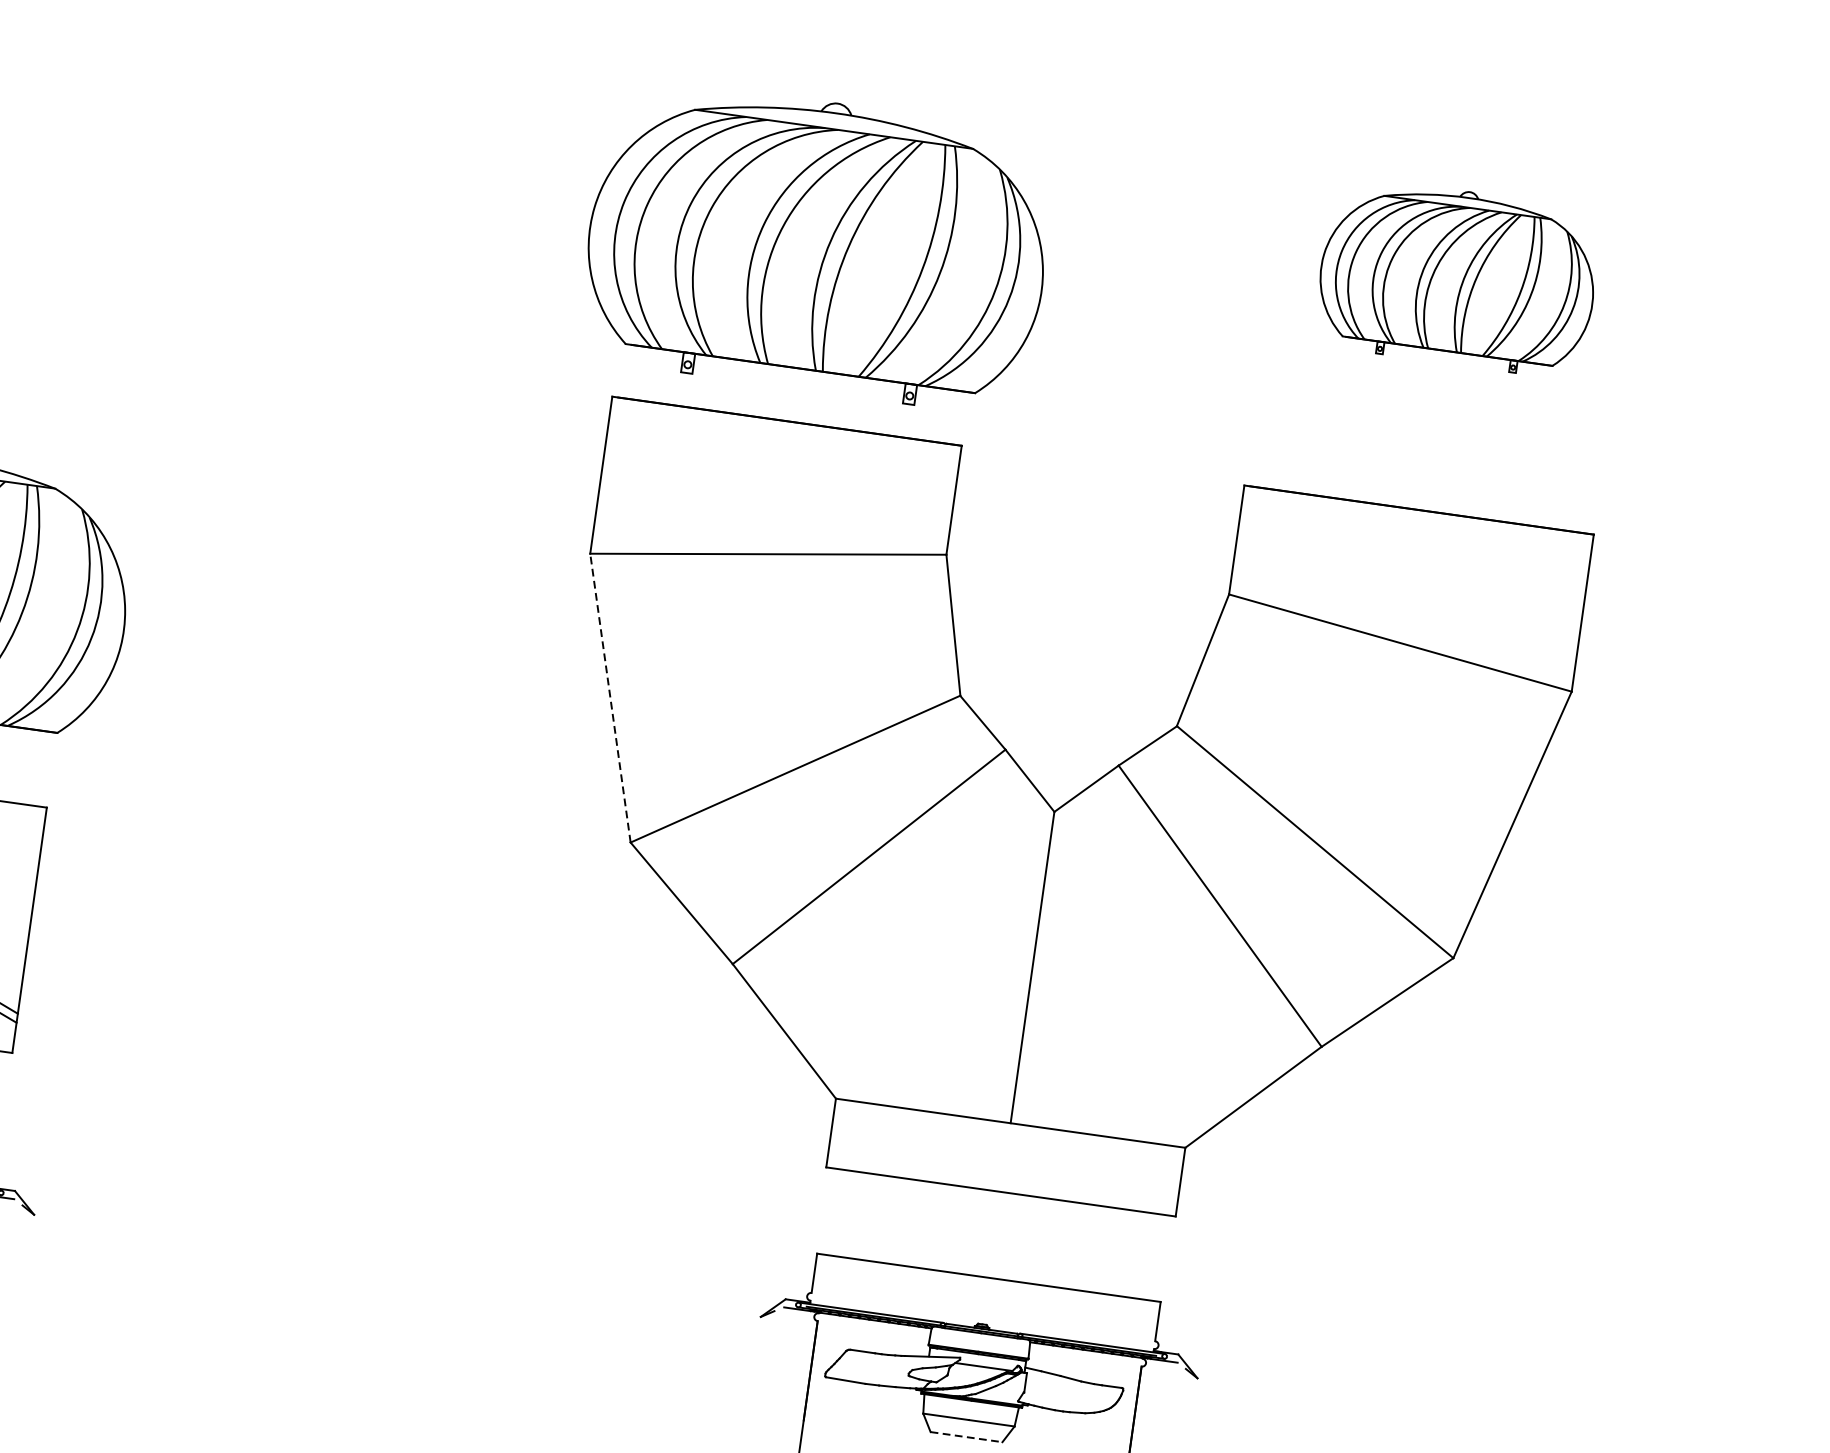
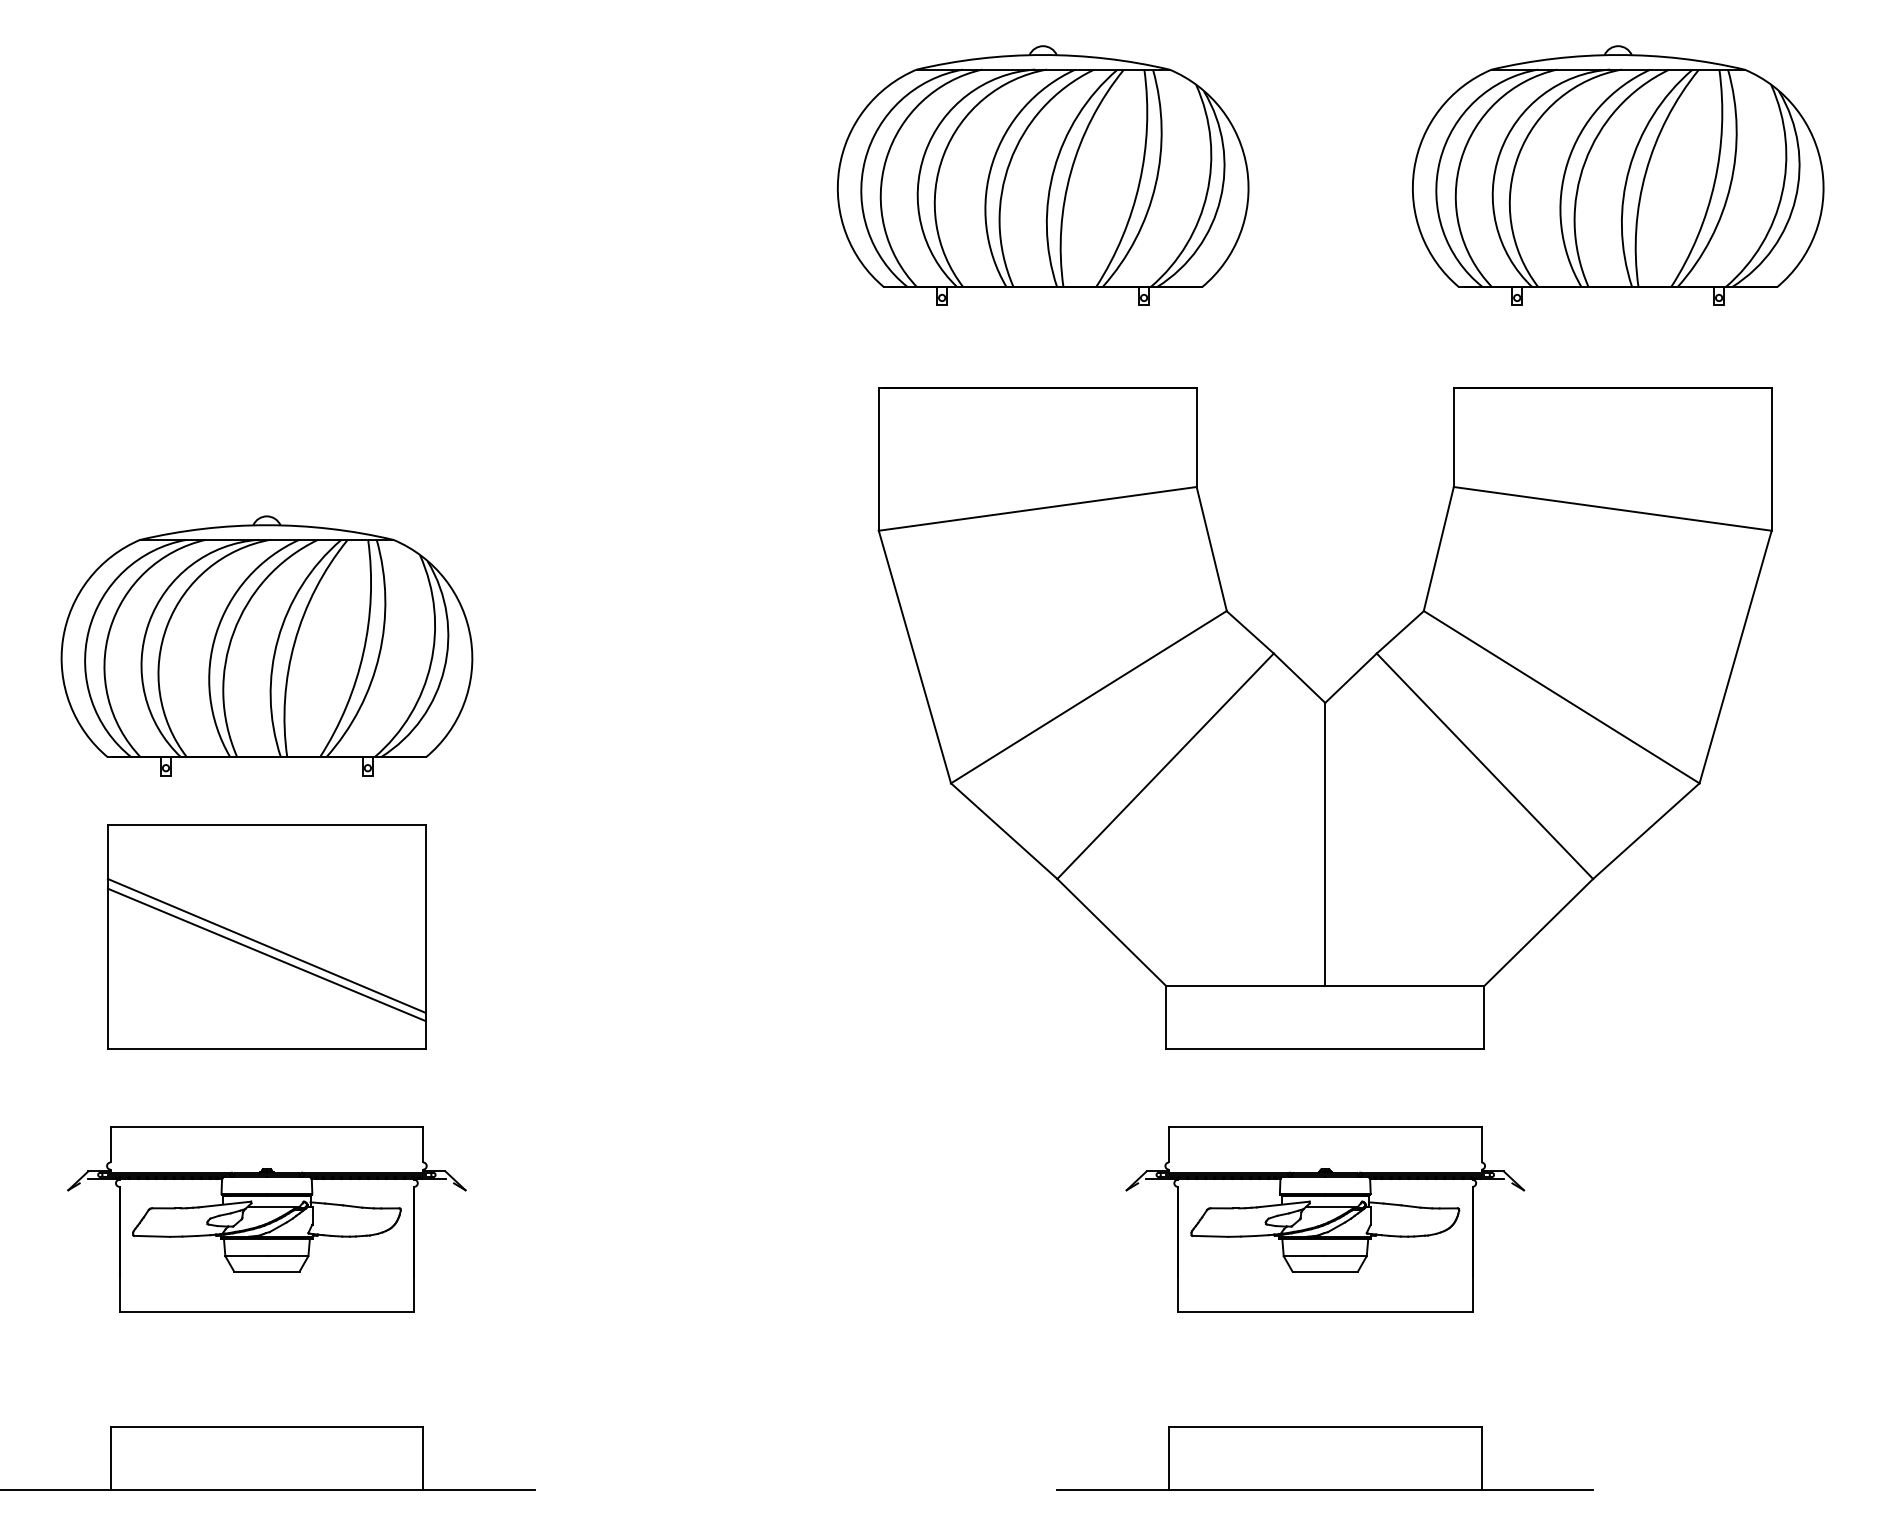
part: (817, 245) -> (1042, 175), moved
part: (1458, 277) -> (1618, 175), size x1.67
line: (610, 697) -> (914, 656), dashed -> solid
line: (966, 1436) -> (1325, 1271), dashed -> solid

